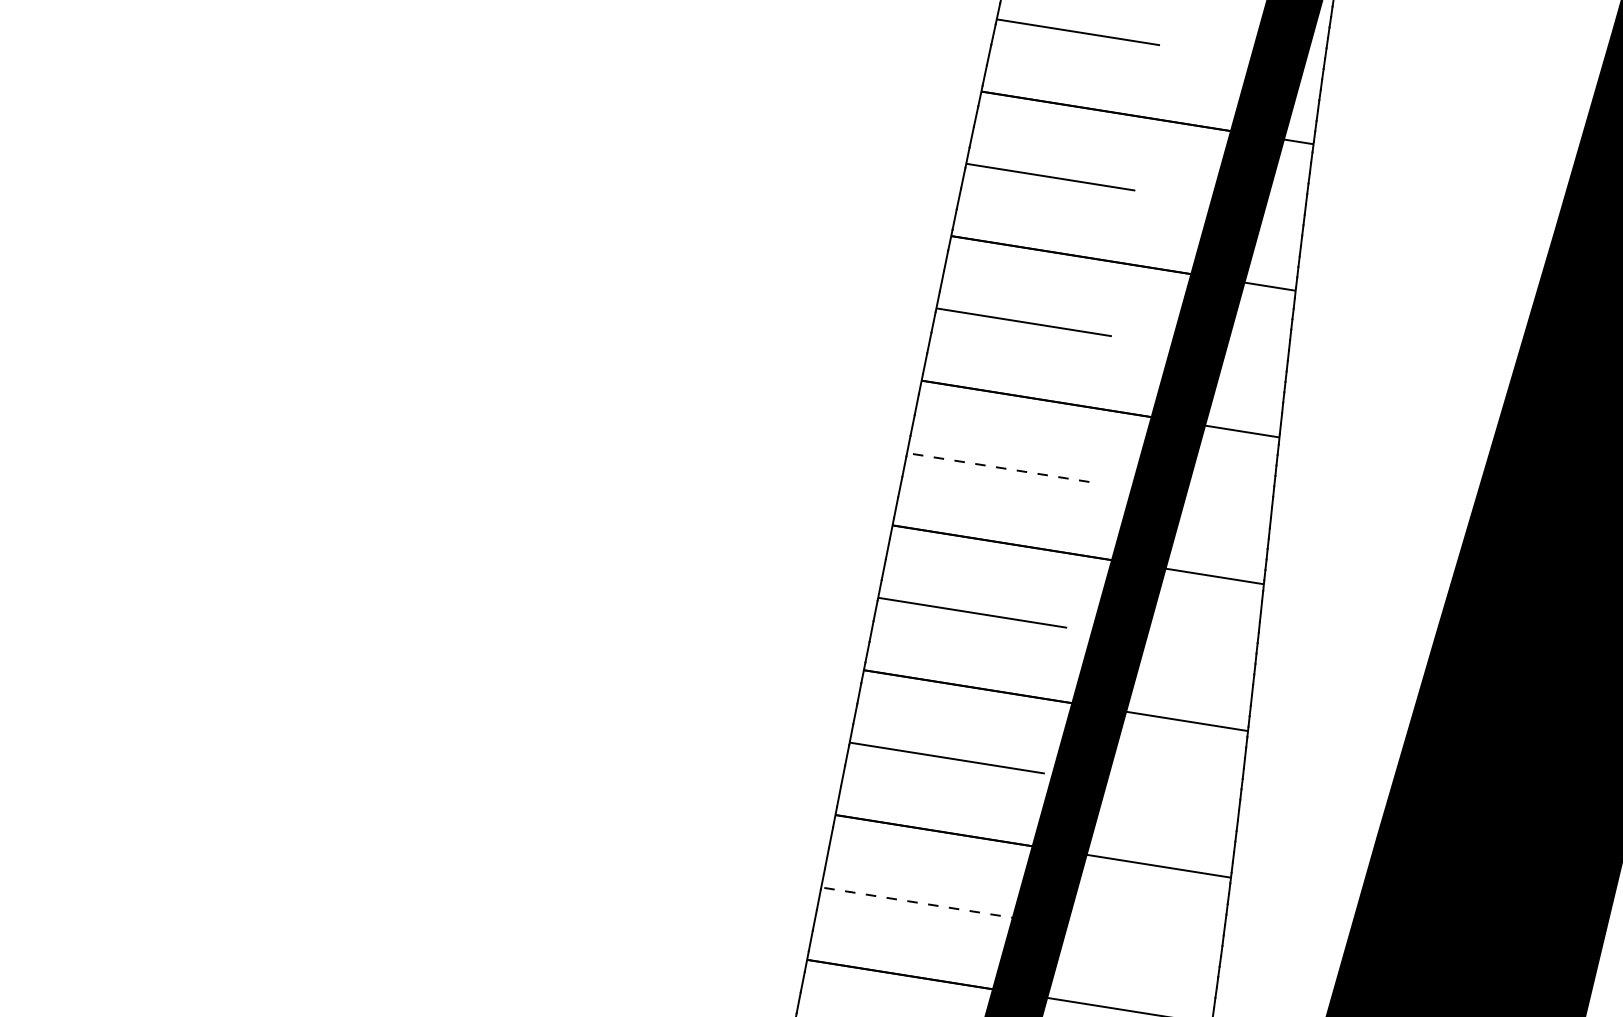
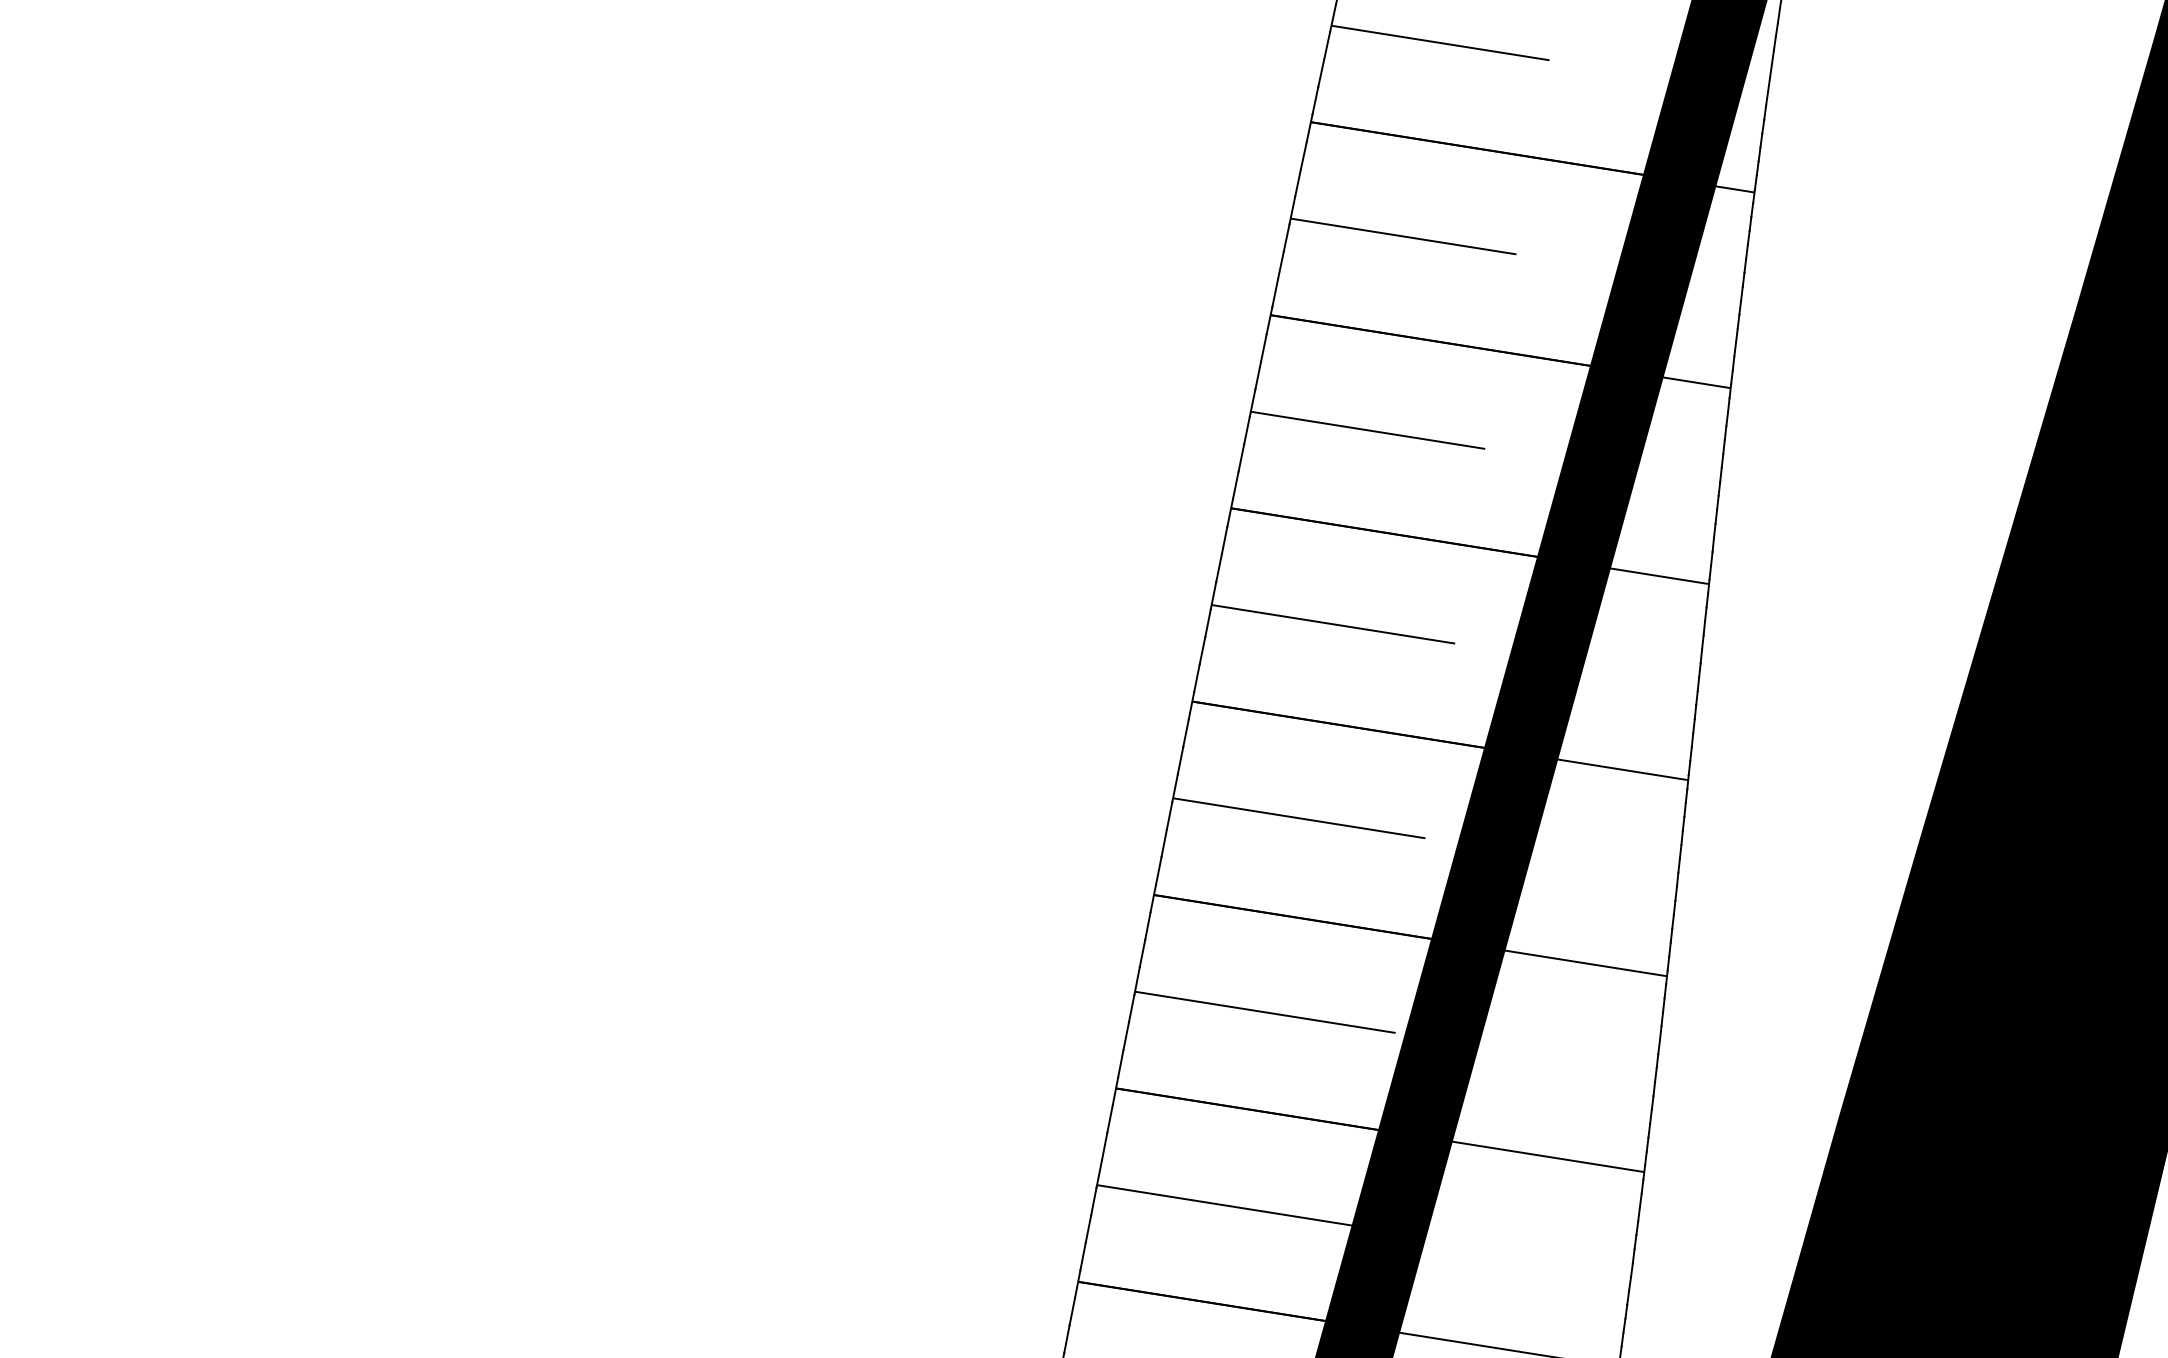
line: (997, 467) -> (1332, 624), dashed -> solid
line: (920, 903) -> (1229, 1206), dashed -> solid

